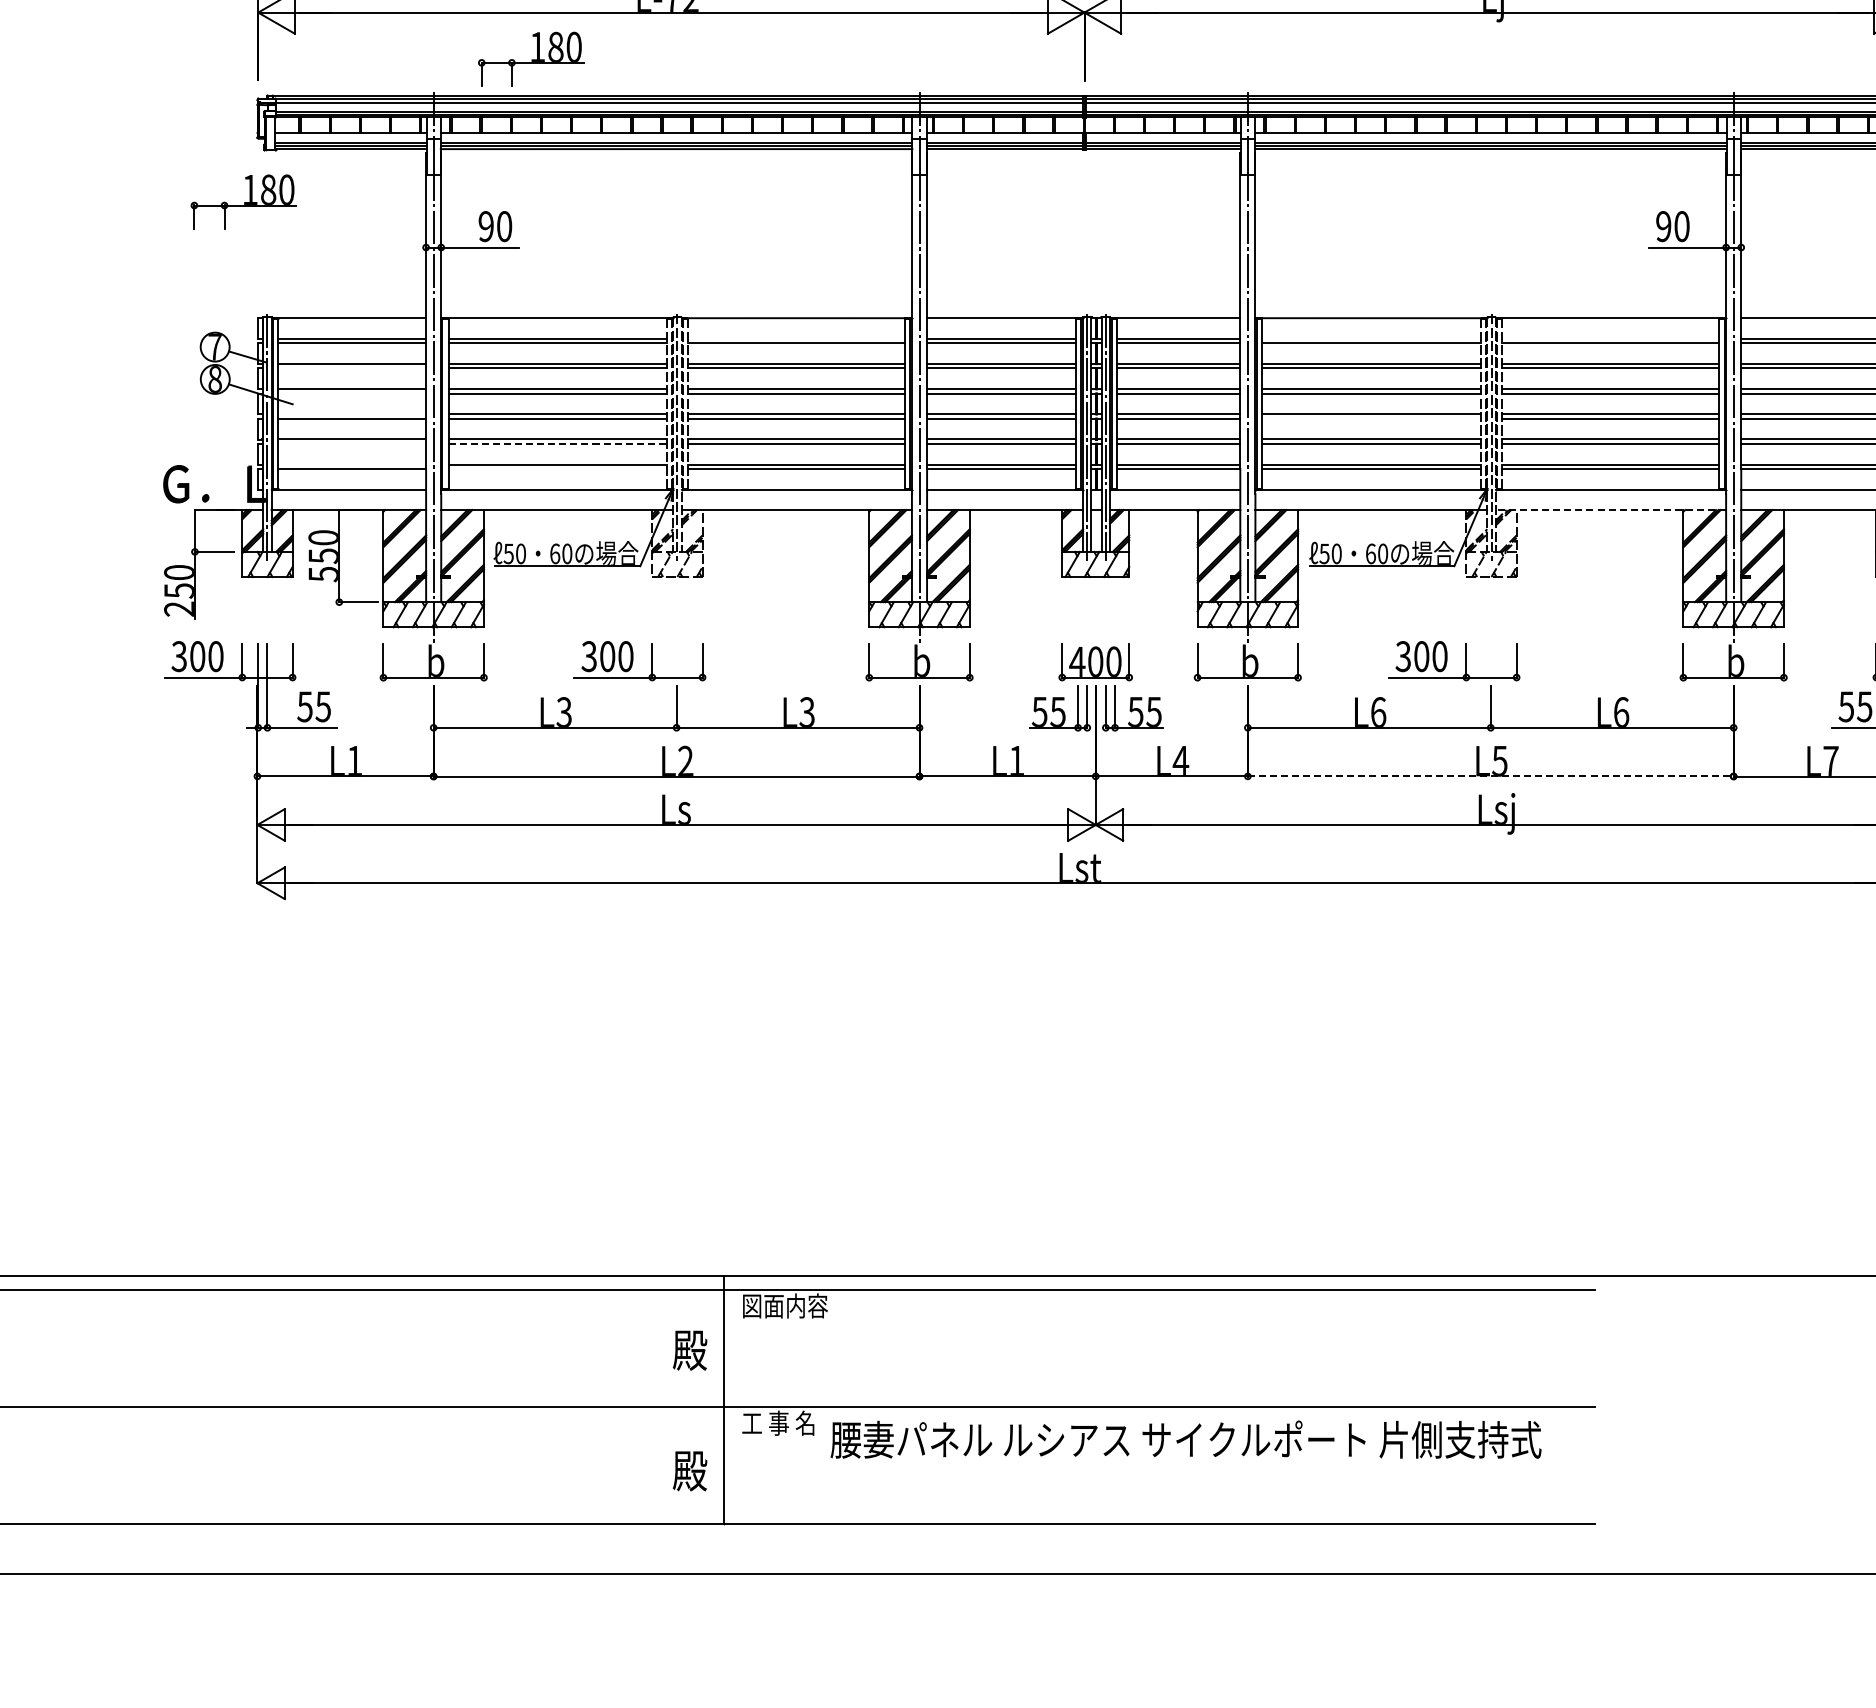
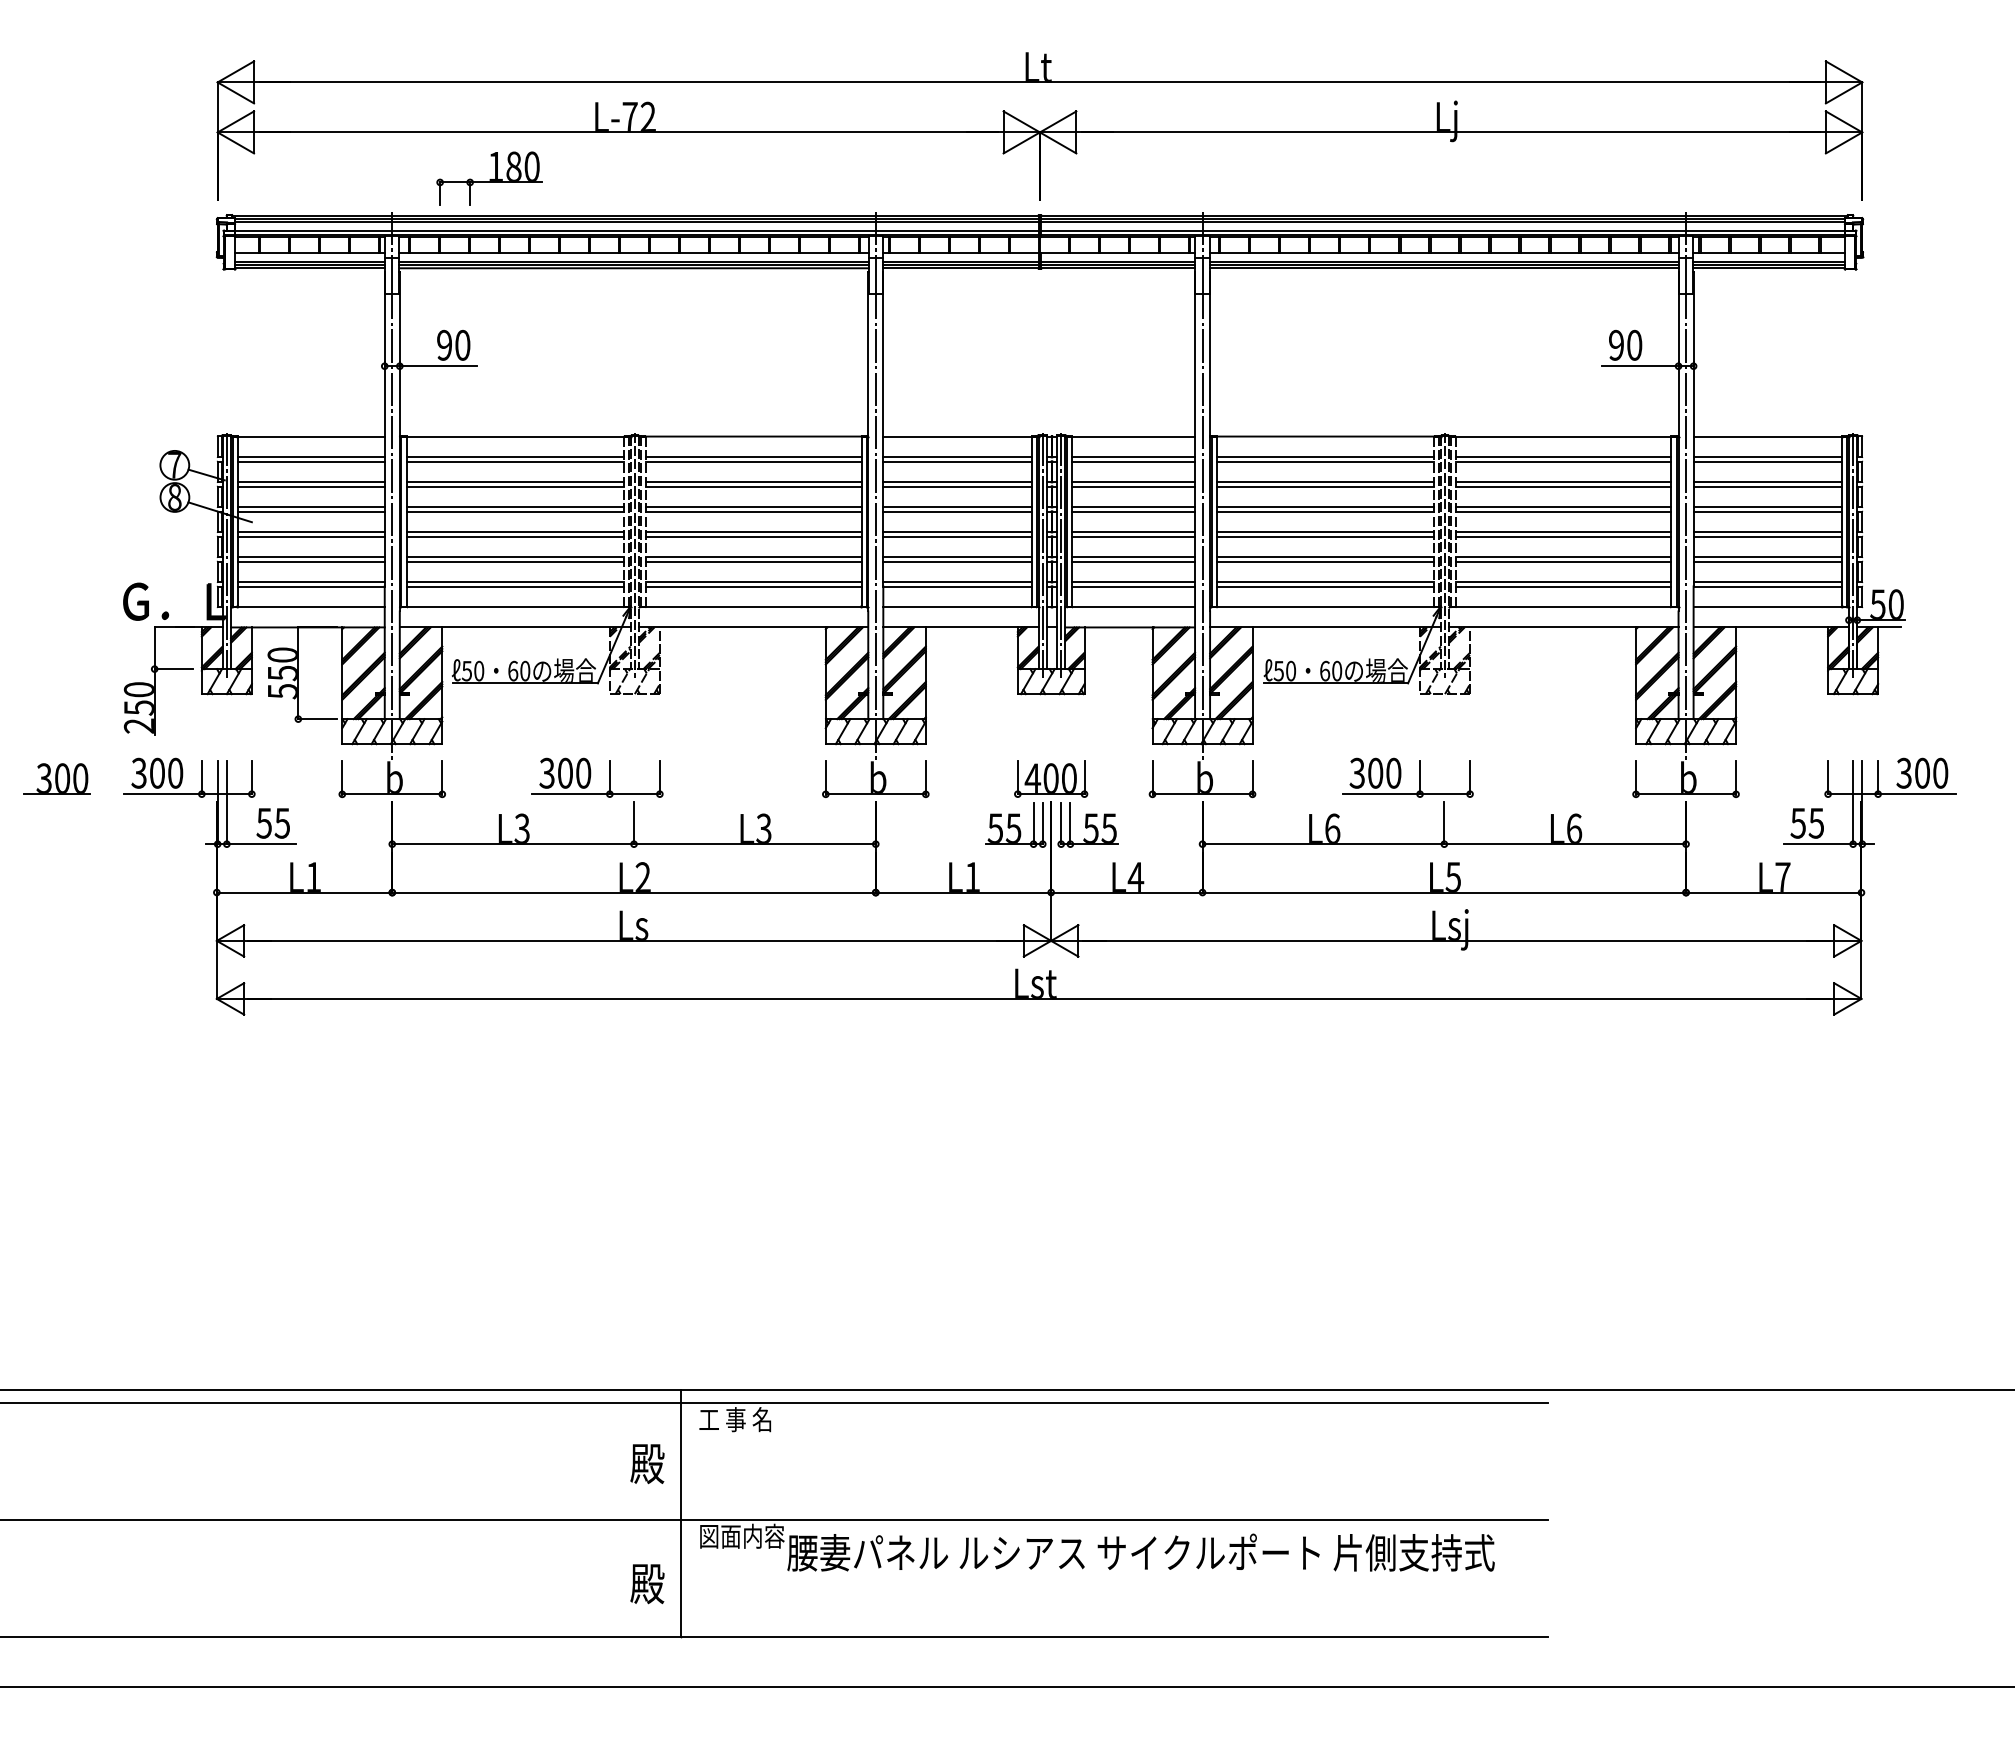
part: (243, 201) -> (203, 320), removed
line: (796, 339) -> (753, 457), added
line: (1371, 339) -> (1325, 457), added
line: (1610, 339) -> (1563, 457), added
line: (351, 368) -> (310, 486), added
line: (351, 393) -> (310, 511), added
line: (351, 414) -> (310, 532), added
line: (1371, 418) -> (1325, 536), added
line: (351, 443) -> (310, 561), added
line: (558, 443) -> (516, 561), dashed -> solid
line: (351, 464) -> (310, 582), added
line: (557, 468) -> (515, 586), added
line: (1610, 510) -> (1563, 627), dashed -> solid
part: (96, 661) -> (56, 778), added
line: (1490, 776) -> (1444, 892), dashed -> solid
text: (784, 1305) -> (741, 1419), 図面内容 -> 工 事 名
text: (784, 1422) -> (741, 1535), 工 事 名 -> 図面内容

